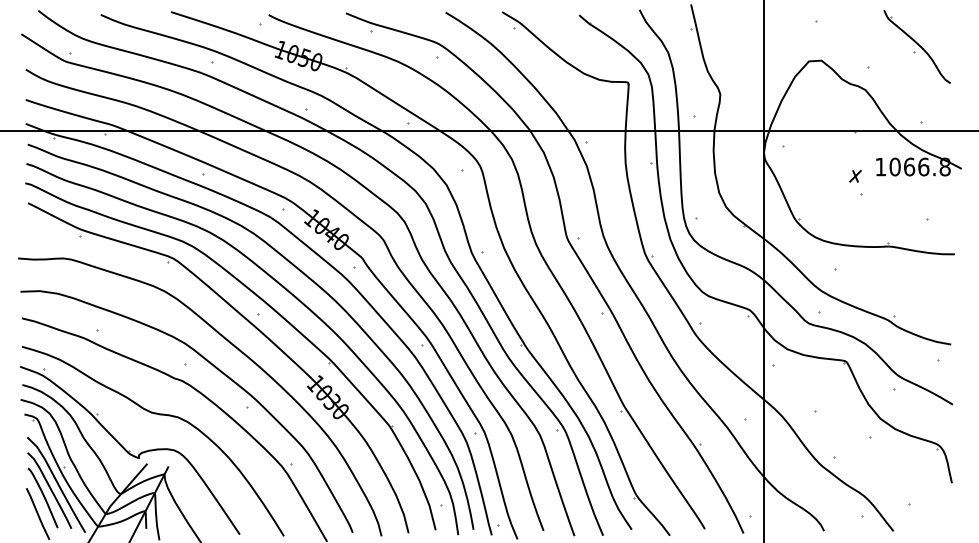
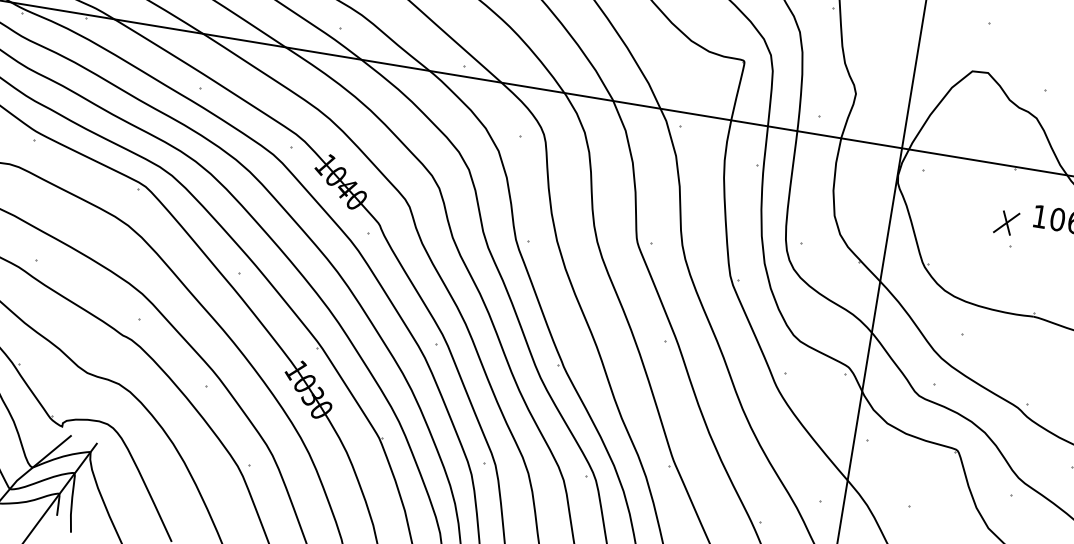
part: (855, 176) -> (1006, 223), size x1.67

